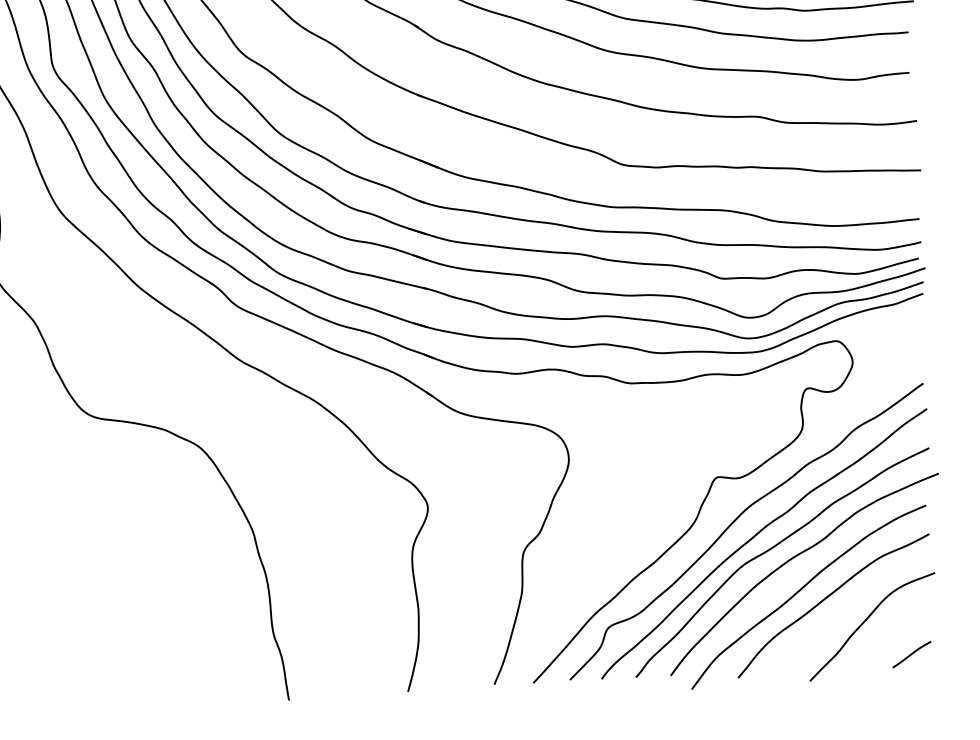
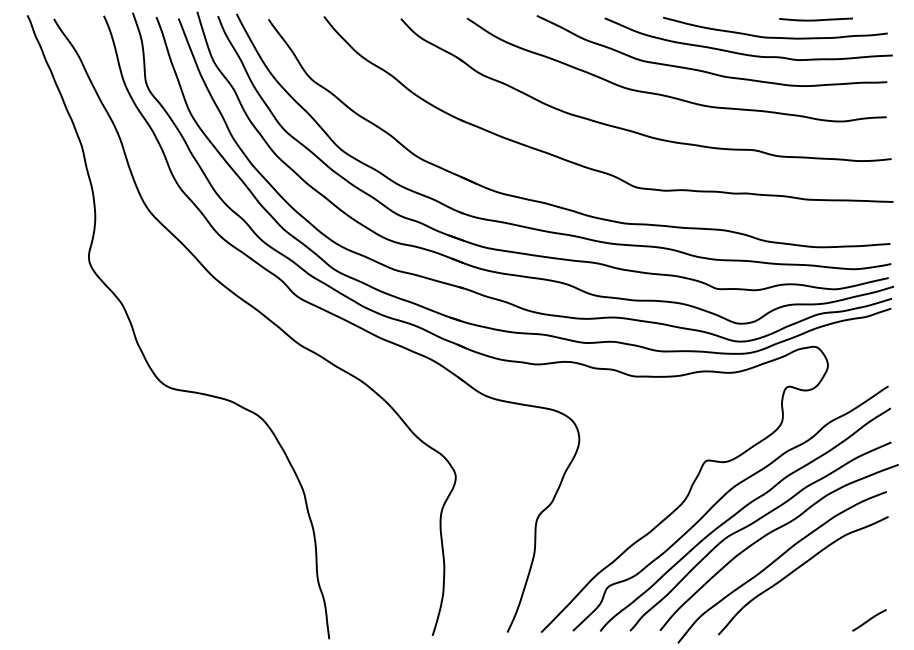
curve: (866, 620) -> (831, 589), removed

